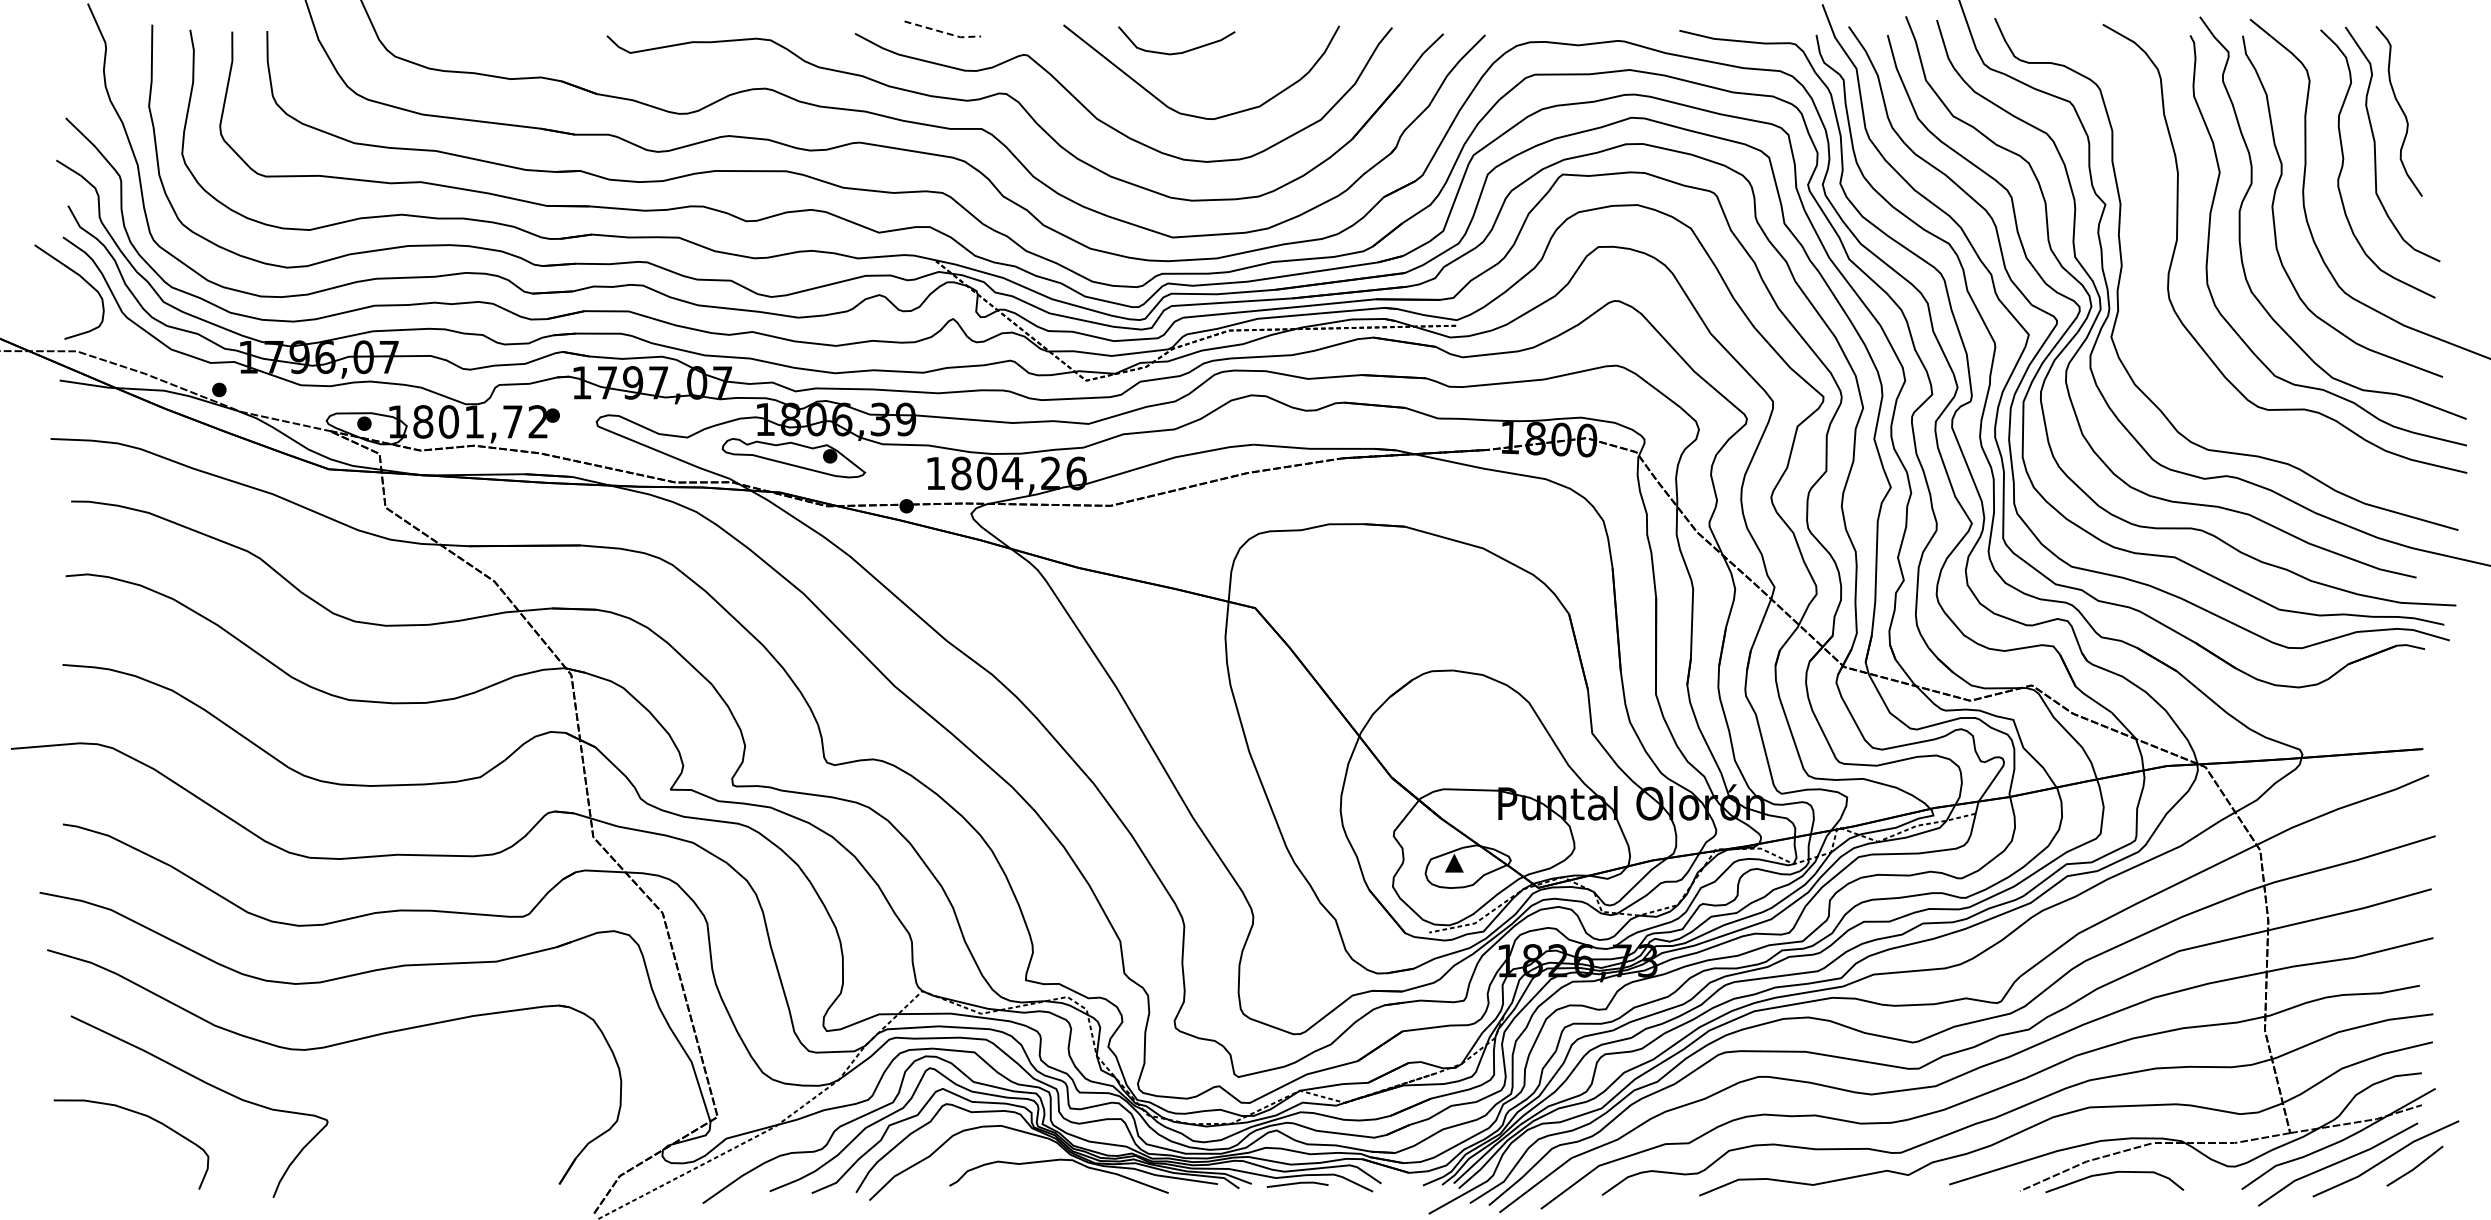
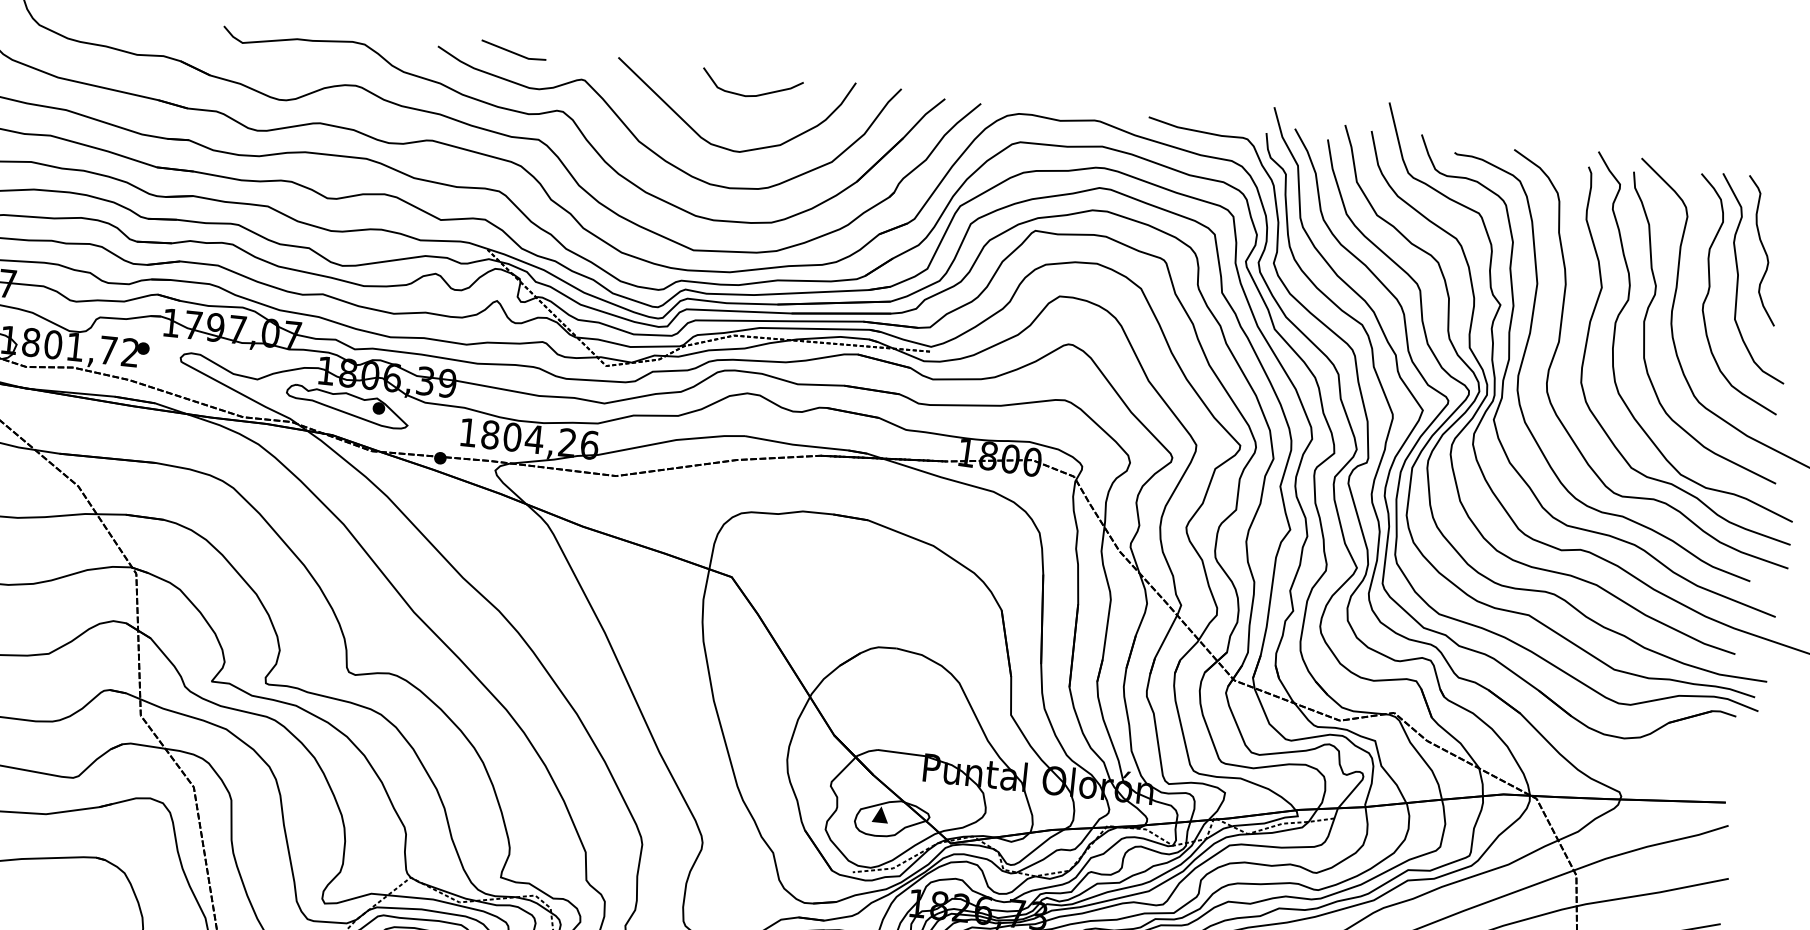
line: (943, 32) -> (514, 53), dashed -> solid
curve: (1176, 52) -> (751, 95), moved
curve: (2141, 248) -> (1527, 346), added

